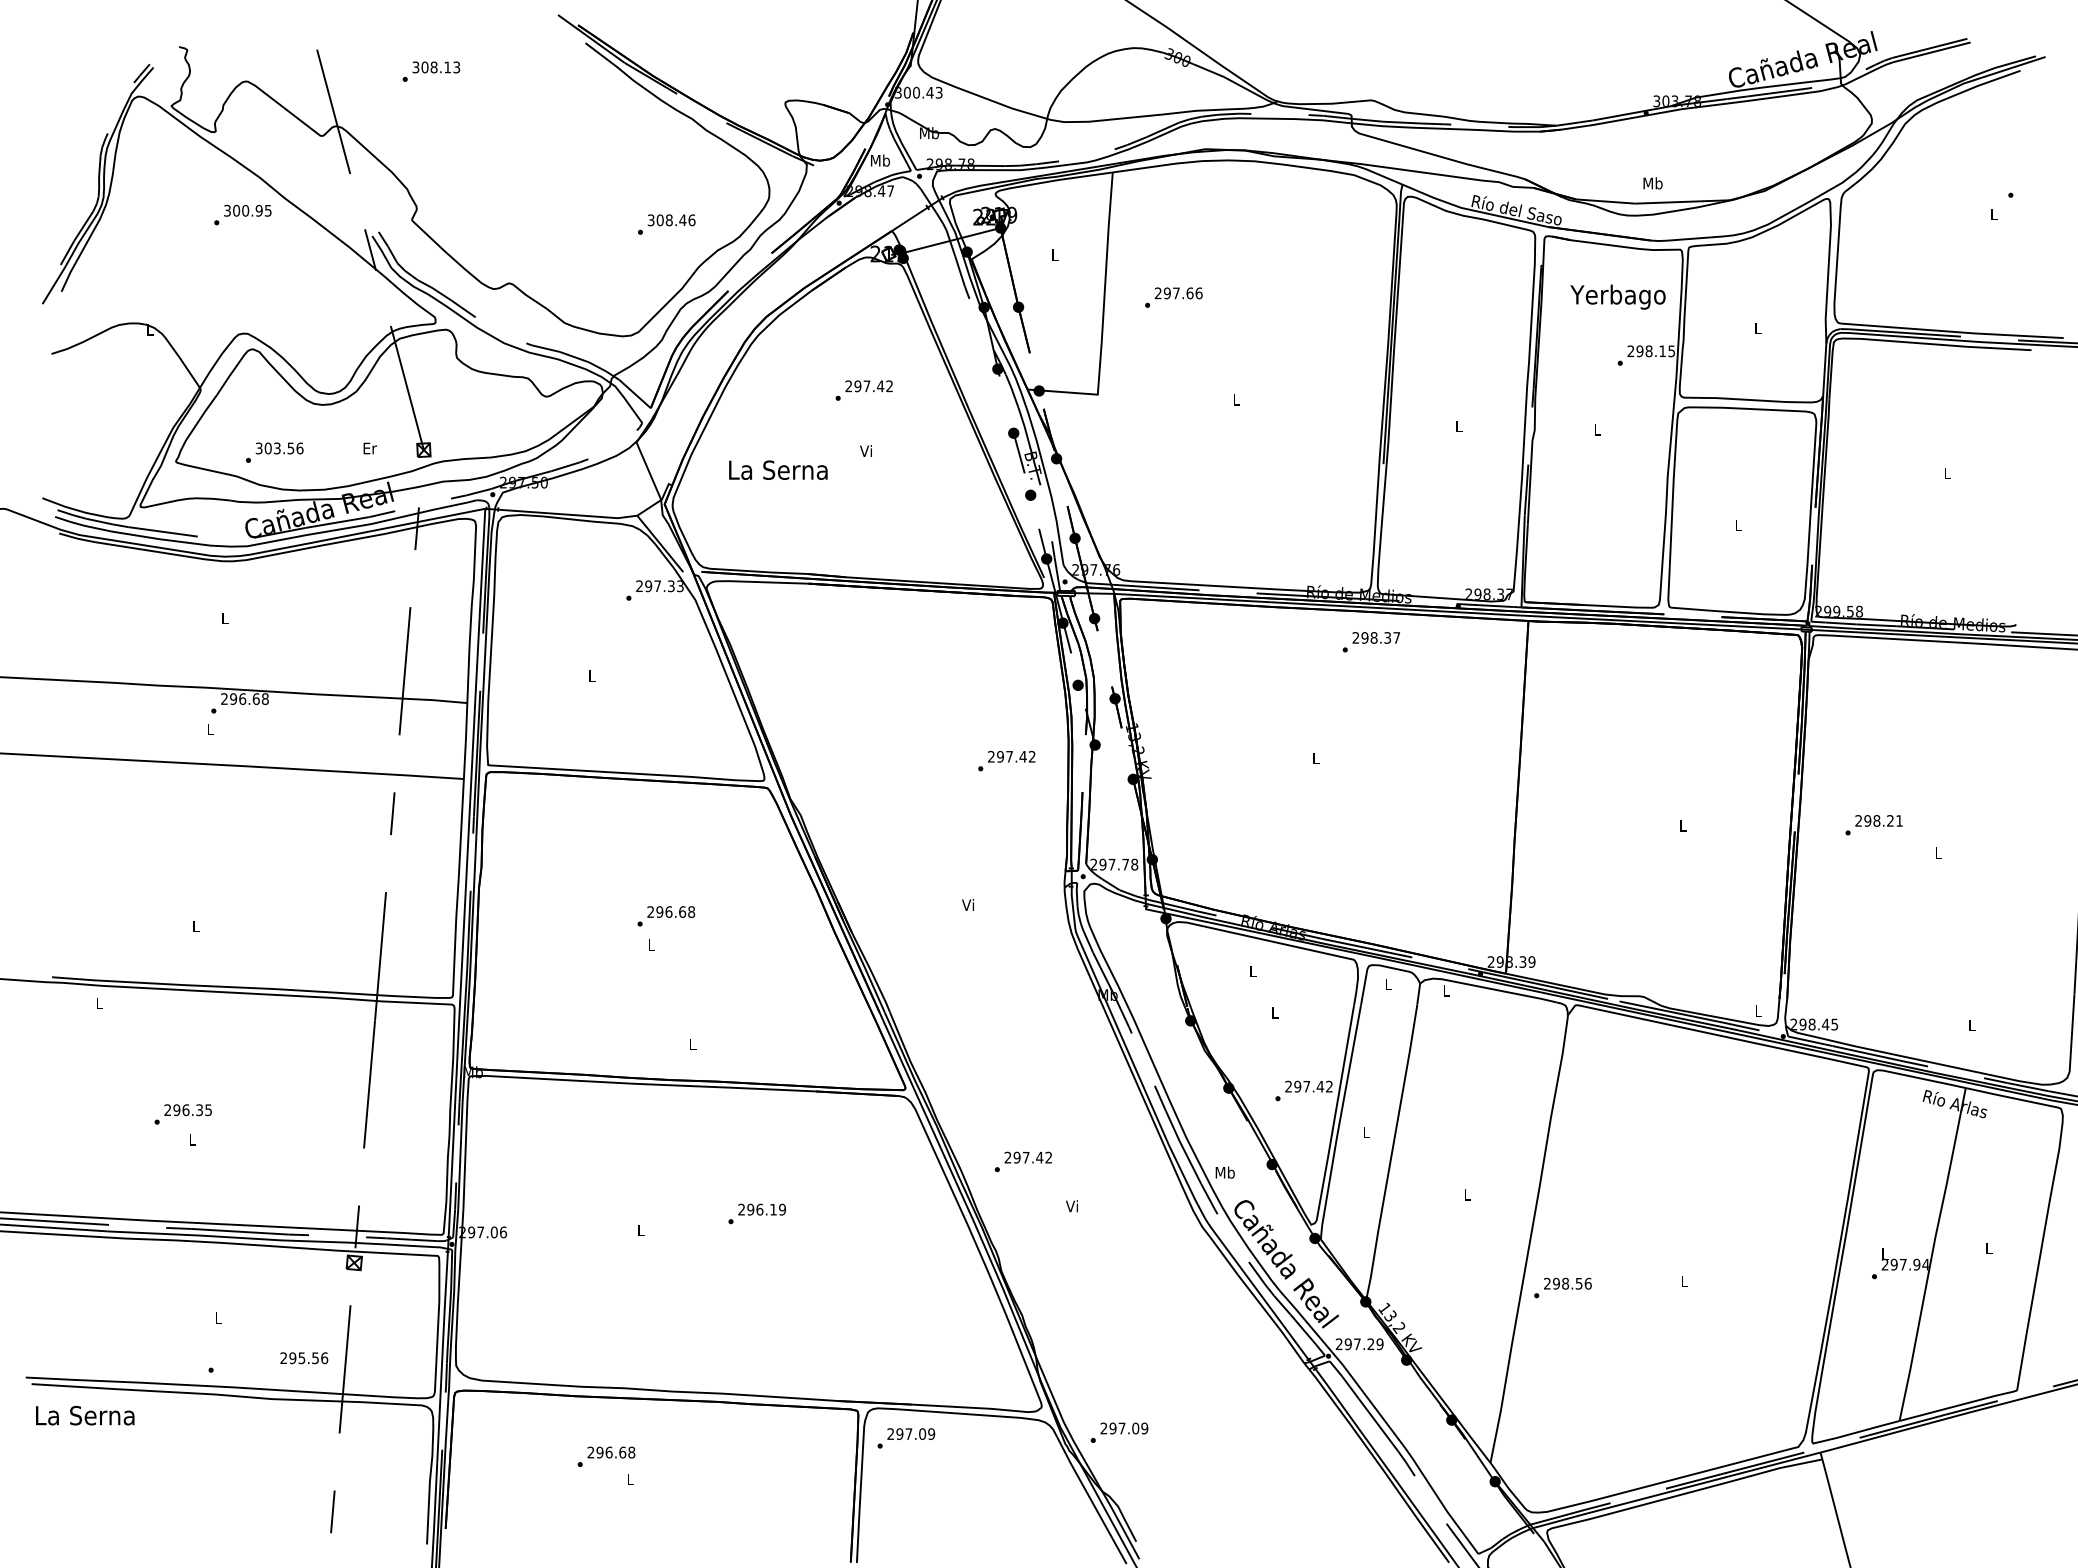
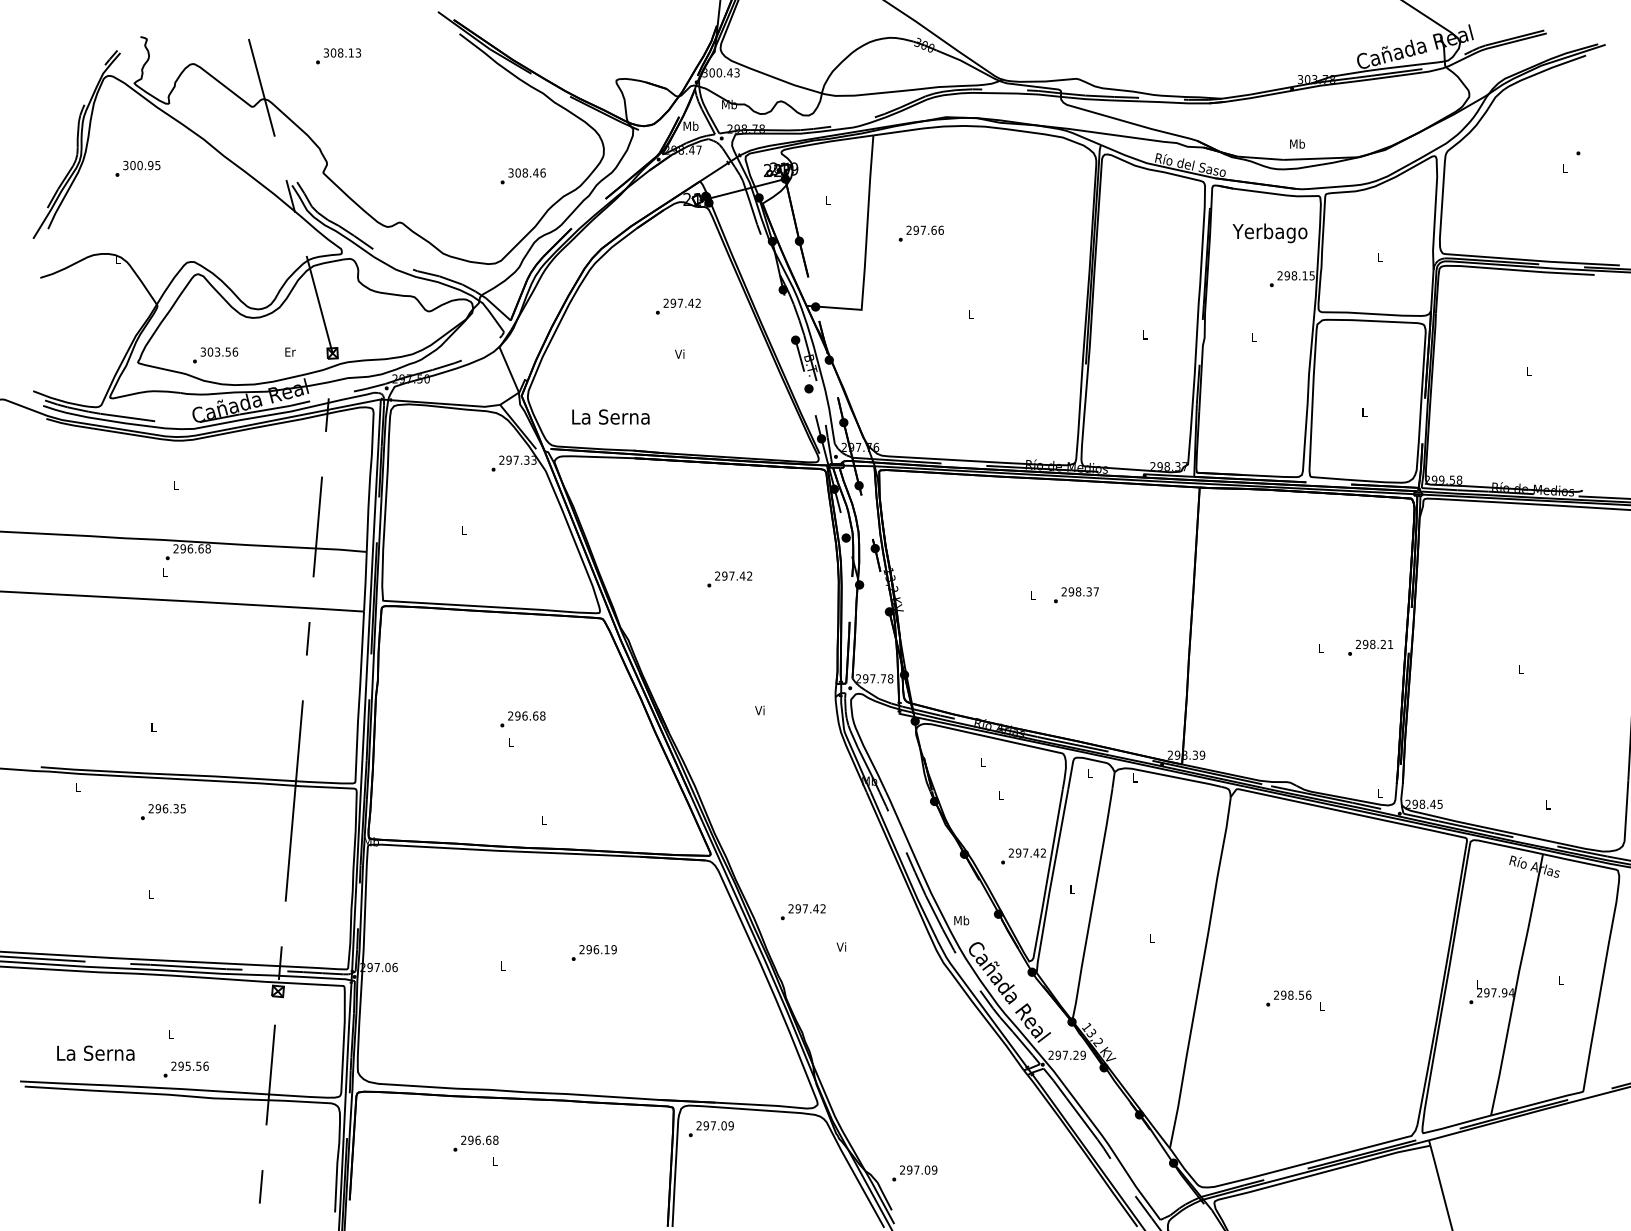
text: (242, 214) -> (137, 168), moved
text: (778, 469) -> (611, 416), moved
text: (1370, 642) -> (1075, 595), moved
text: (1006, 761) -> (729, 579), moved
text: (1873, 825) -> (1370, 648), moved
text: (182, 1114) -> (162, 812), moved
text: (1562, 1287) -> (1288, 998), moved
text: (304, 1358) -> (190, 1066), moved
text: (85, 1415) -> (96, 1053), moved
text: (1119, 1432) -> (914, 1173), moved

